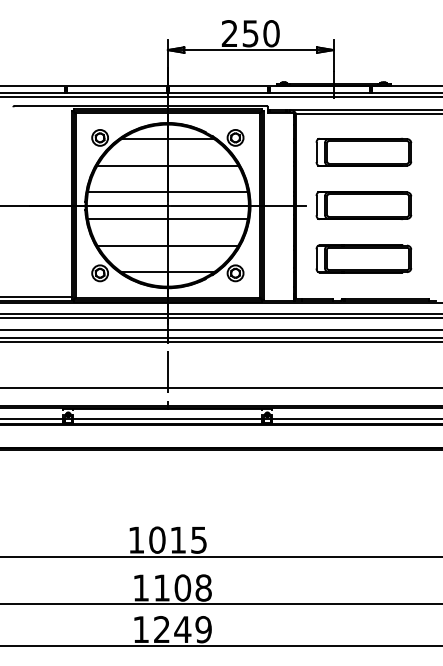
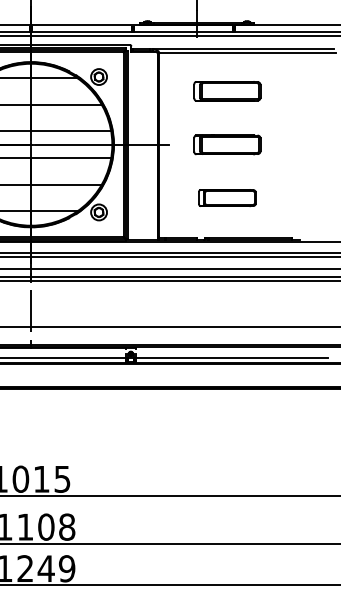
part: (363, 151) -> (226, 90), size x0.7
part: (363, 205) -> (226, 144), size x0.7
part: (363, 258) -> (226, 197), size x0.6

